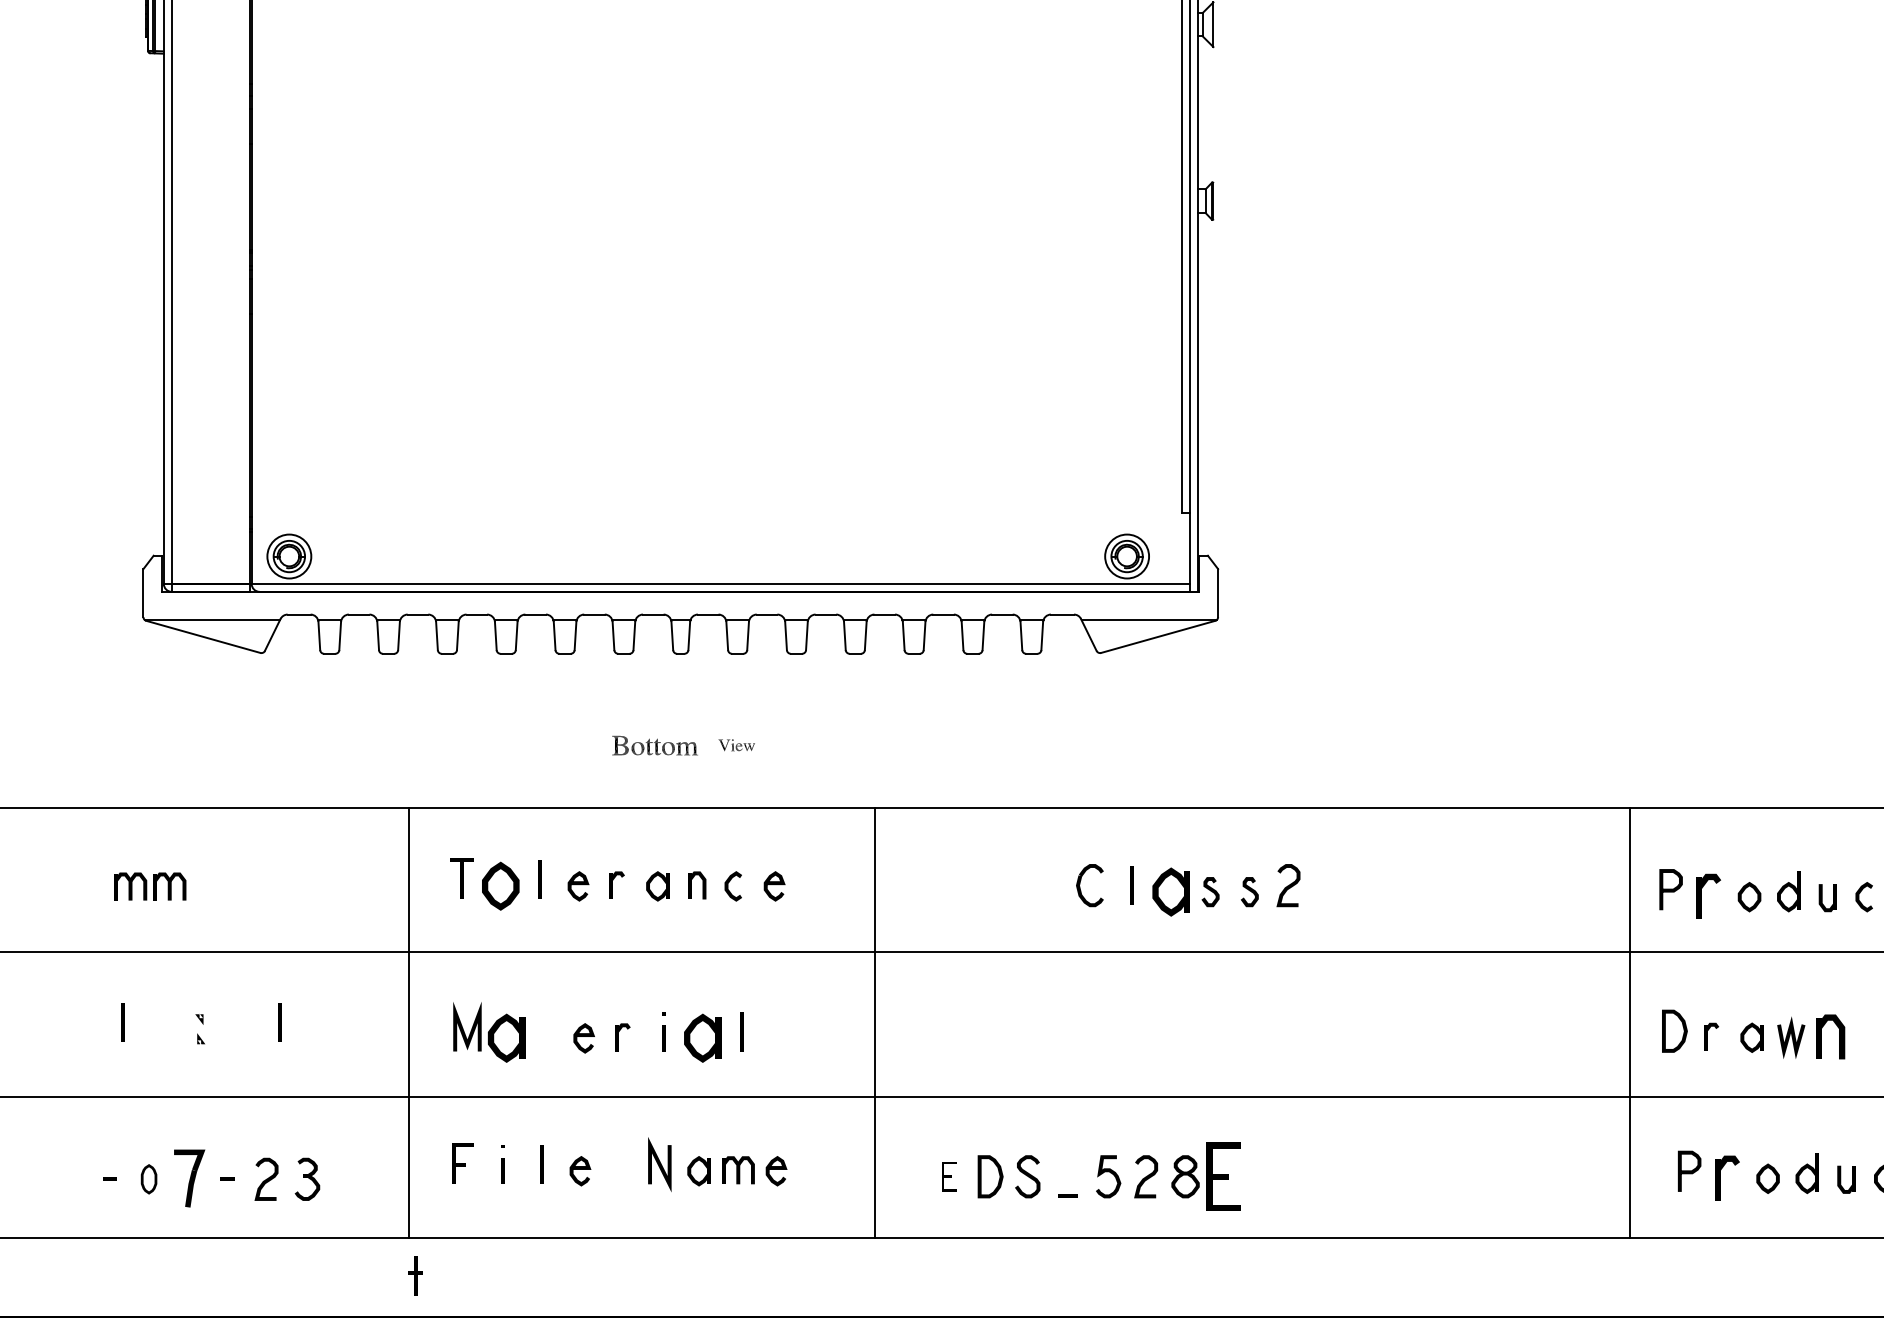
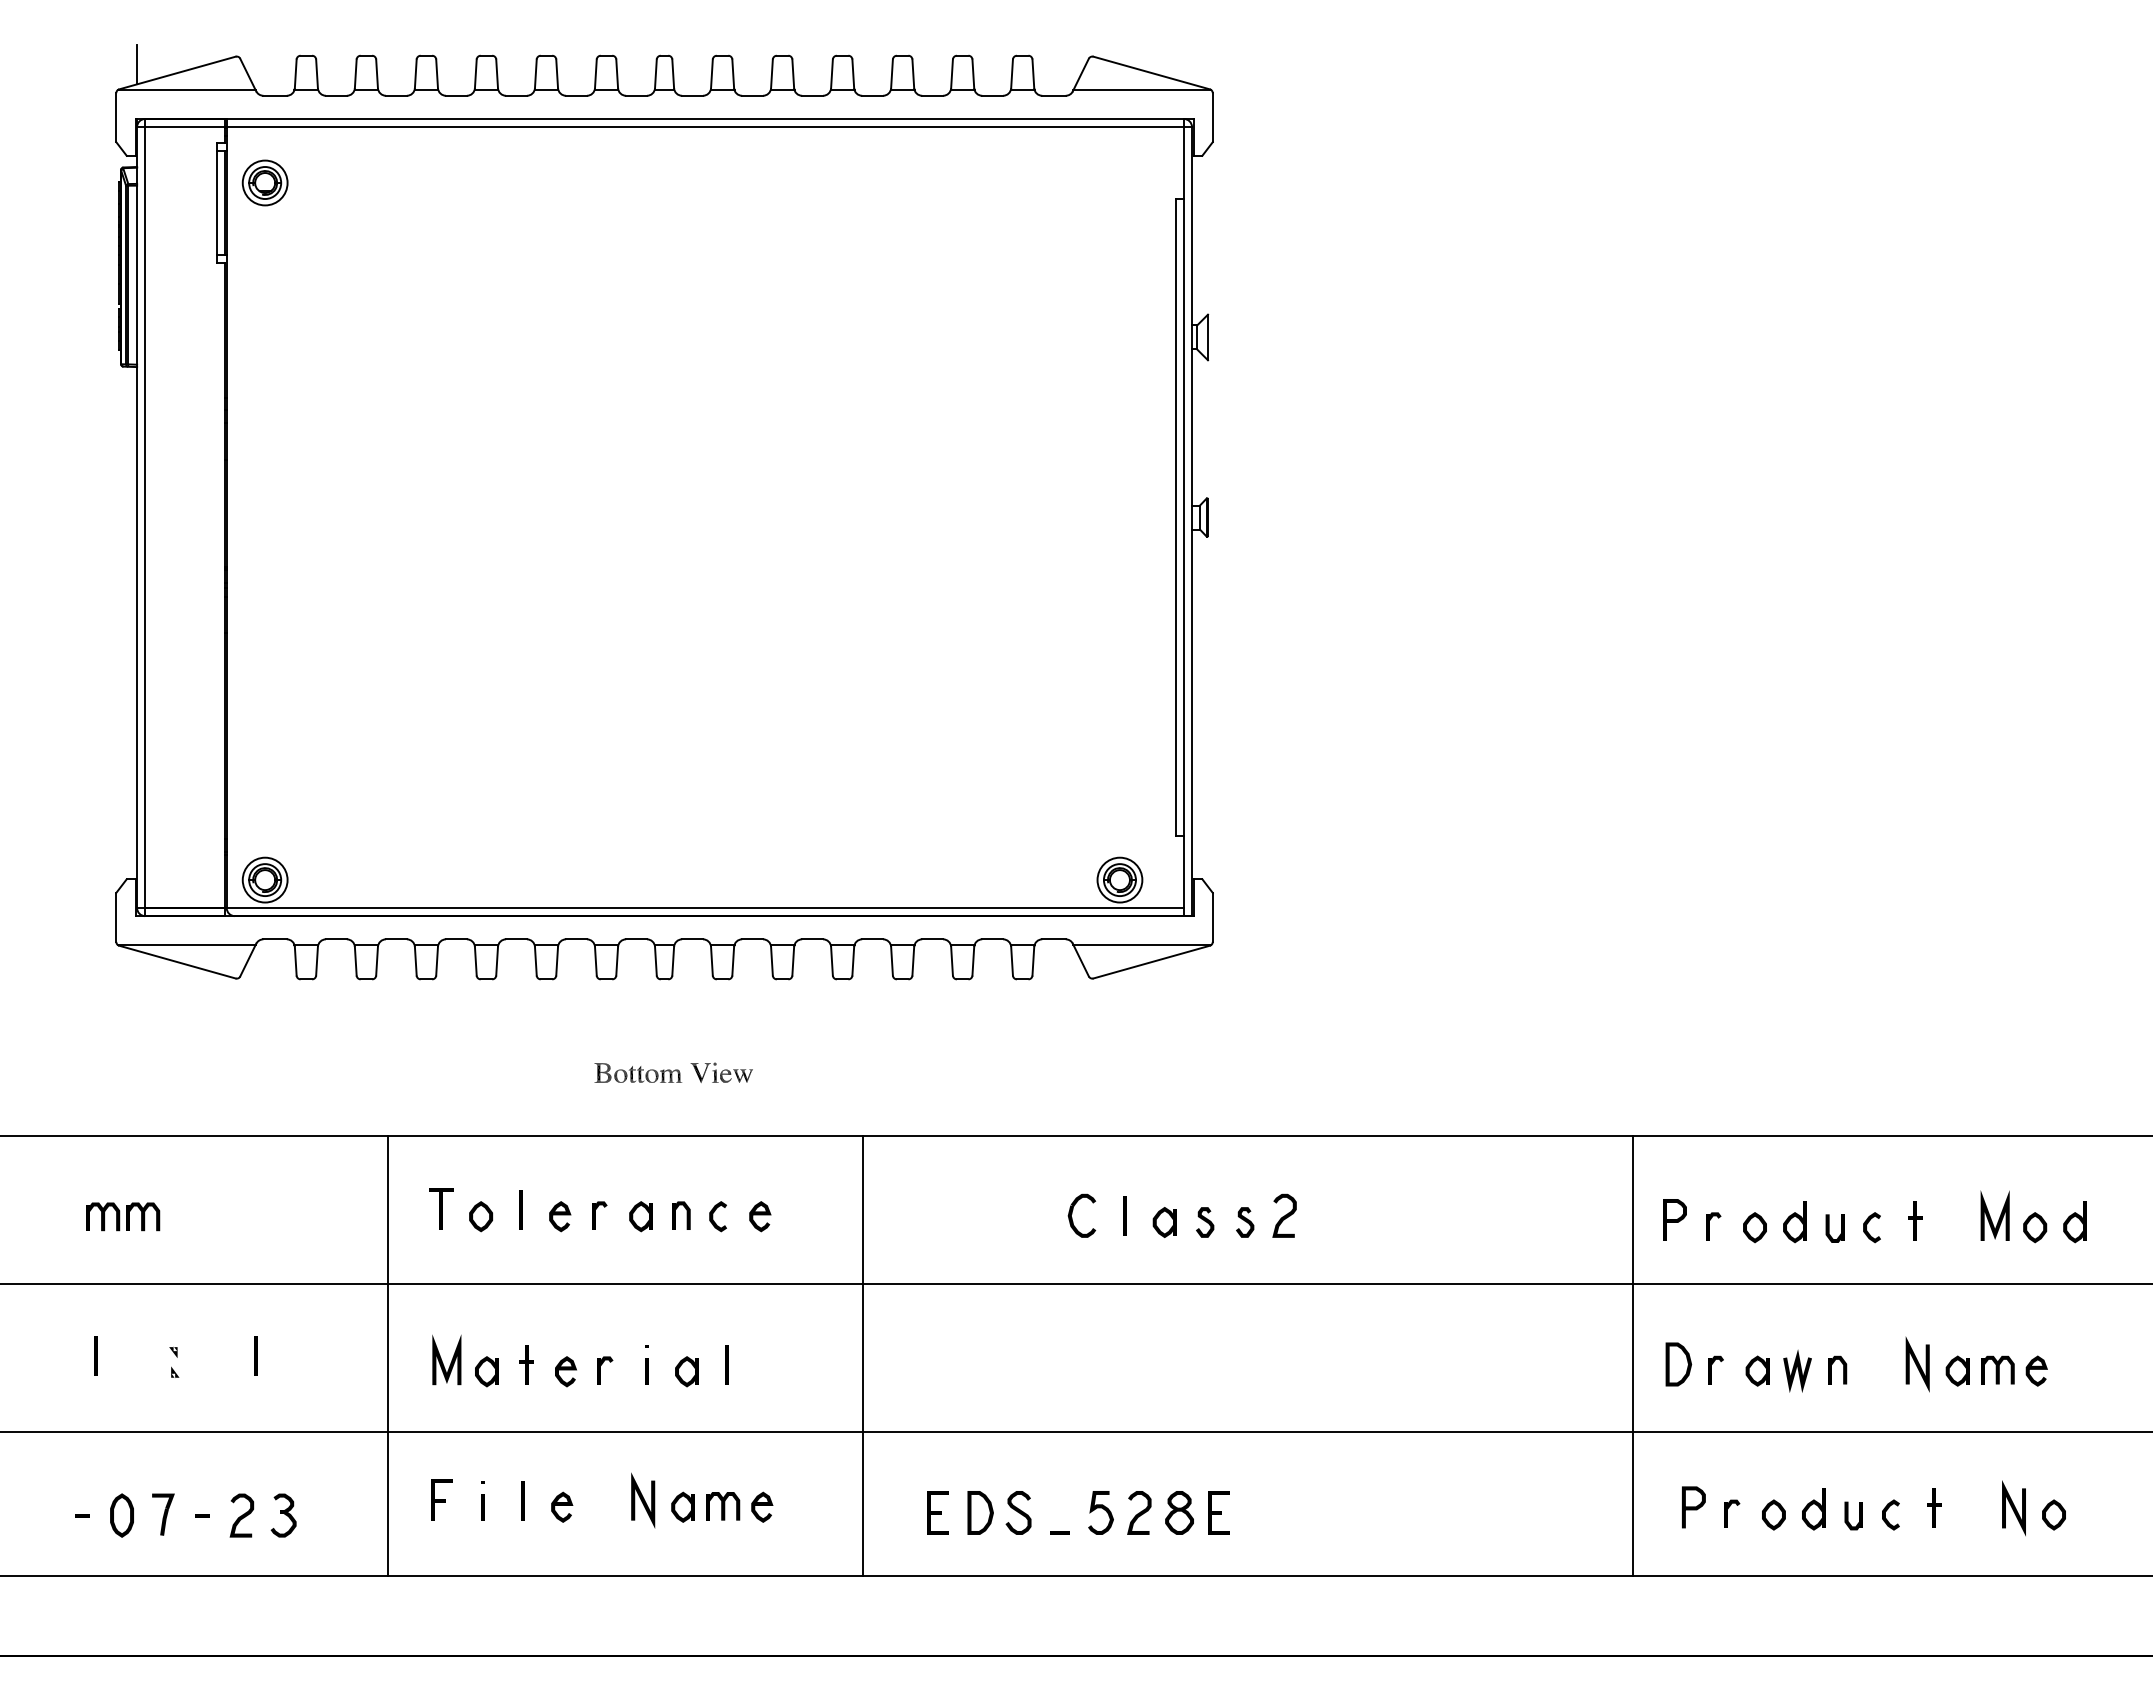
part: (736, 745) -> (721, 1072), size x1.67
part: (501, 886) -> (481, 1216), size x0.62
part: (1170, 892) -> (1164, 1222), size x0.62
part: (1708, 896) -> (1713, 1226), size x0.62
part: (1830, 1036) -> (1837, 1369), size x0.62
part: (506, 1038) -> (486, 1371), size x0.62
part: (702, 1038) -> (686, 1371), size x0.62
part: (948, 1176) -> (937, 1512), size x1.43
part: (1223, 1176) -> (1218, 1512), size x0.62
part: (1727, 1177) -> (1732, 1513), size x0.62
part: (189, 1178) -> (163, 1514), size x0.71
part: (148, 1179) -> (121, 1515), size x1.43
part: (415, 1275) -> (526, 1364), moved

